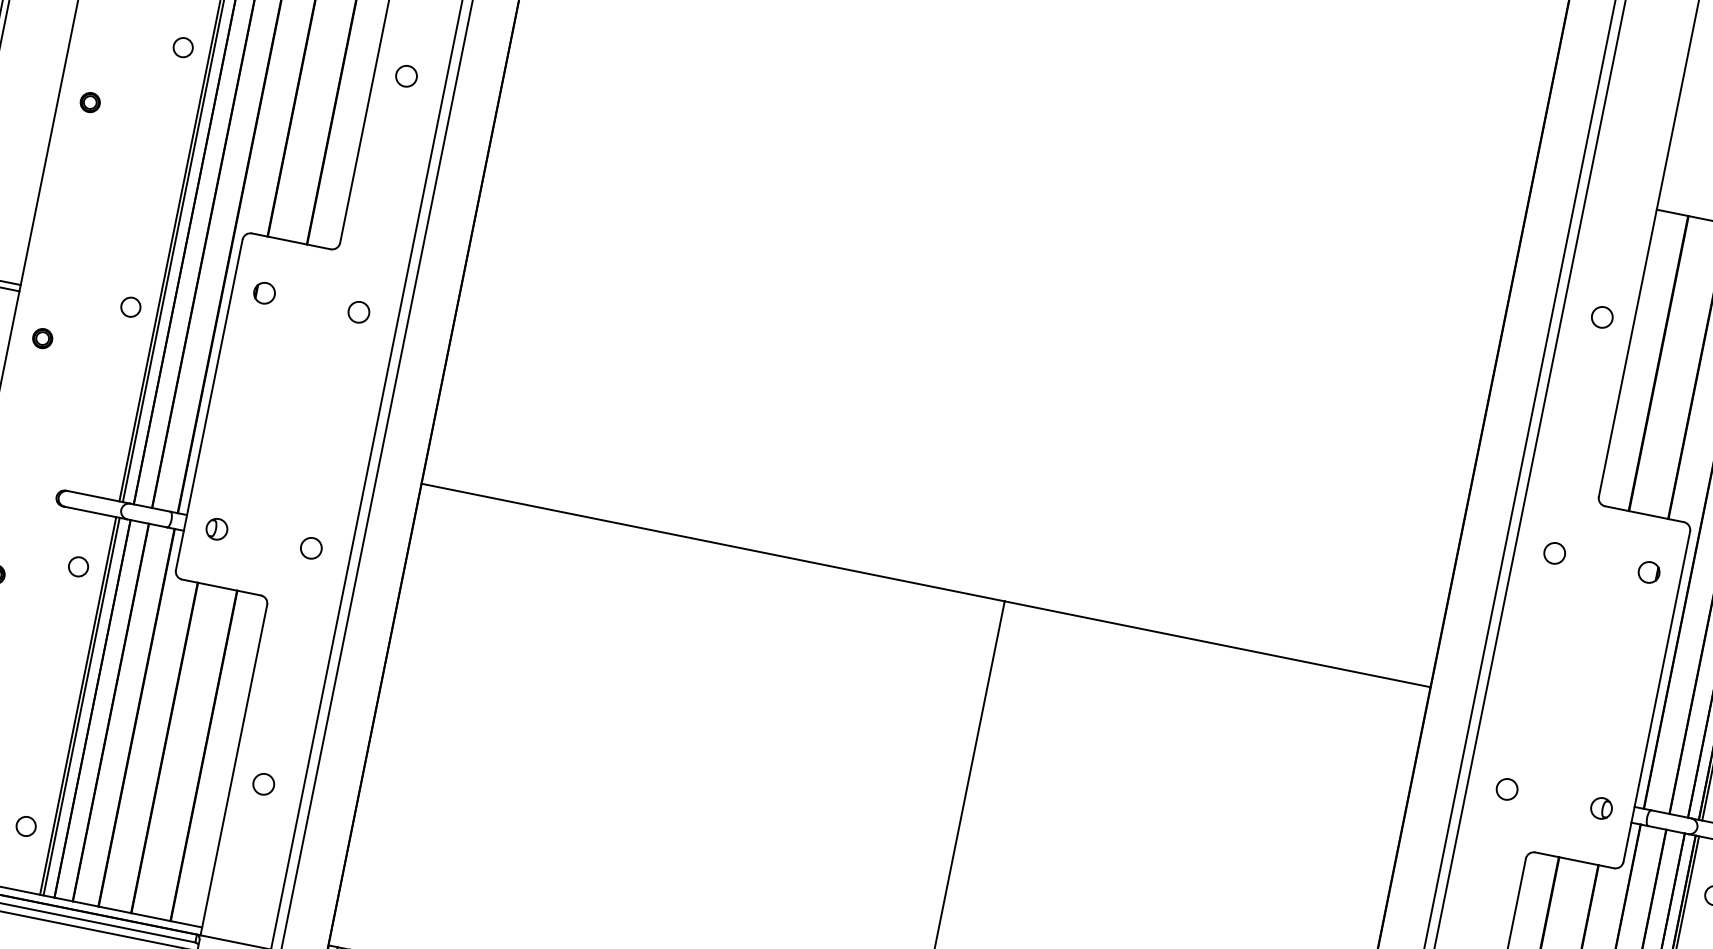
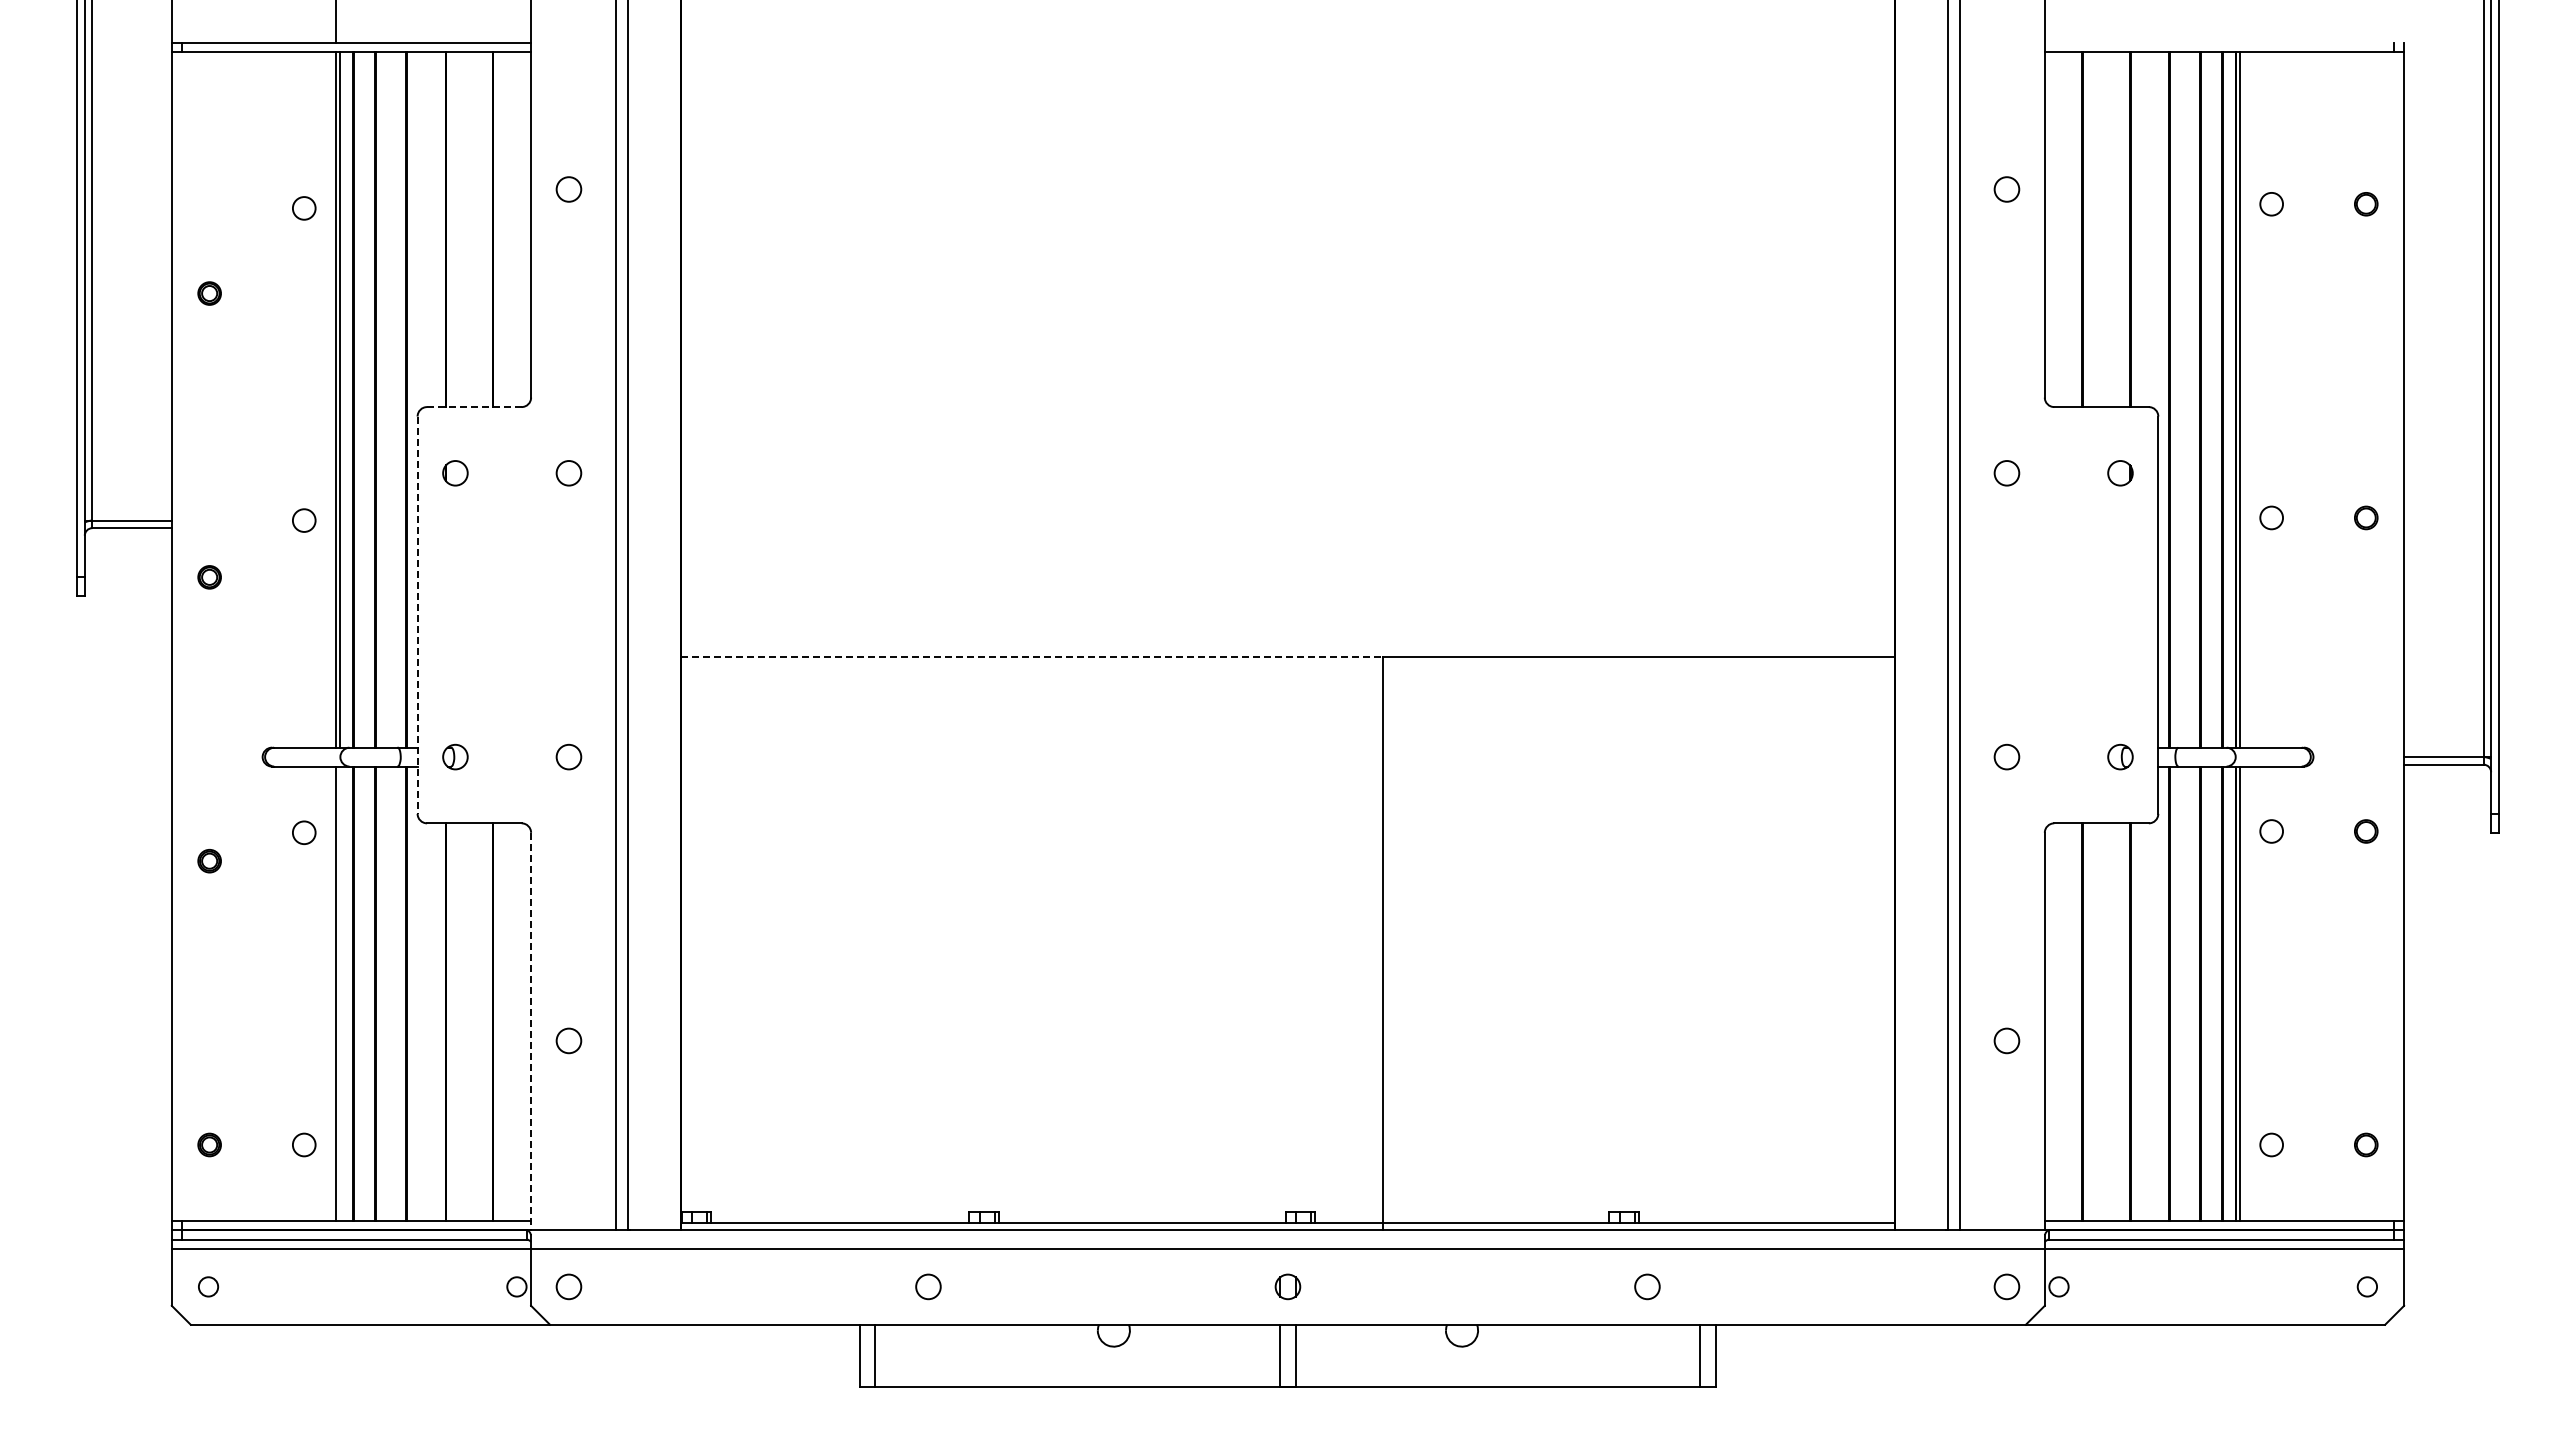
line: (290, 241) -> (473, 407), solid -> dashed
line: (209, 405) -> (417, 615), solid -> dashed
line: (712, 542) -> (1031, 656), solid -> dashed
line: (81, 706) -> (340, 993), removed
line: (234, 770) -> (531, 1031), solid -> dashed

